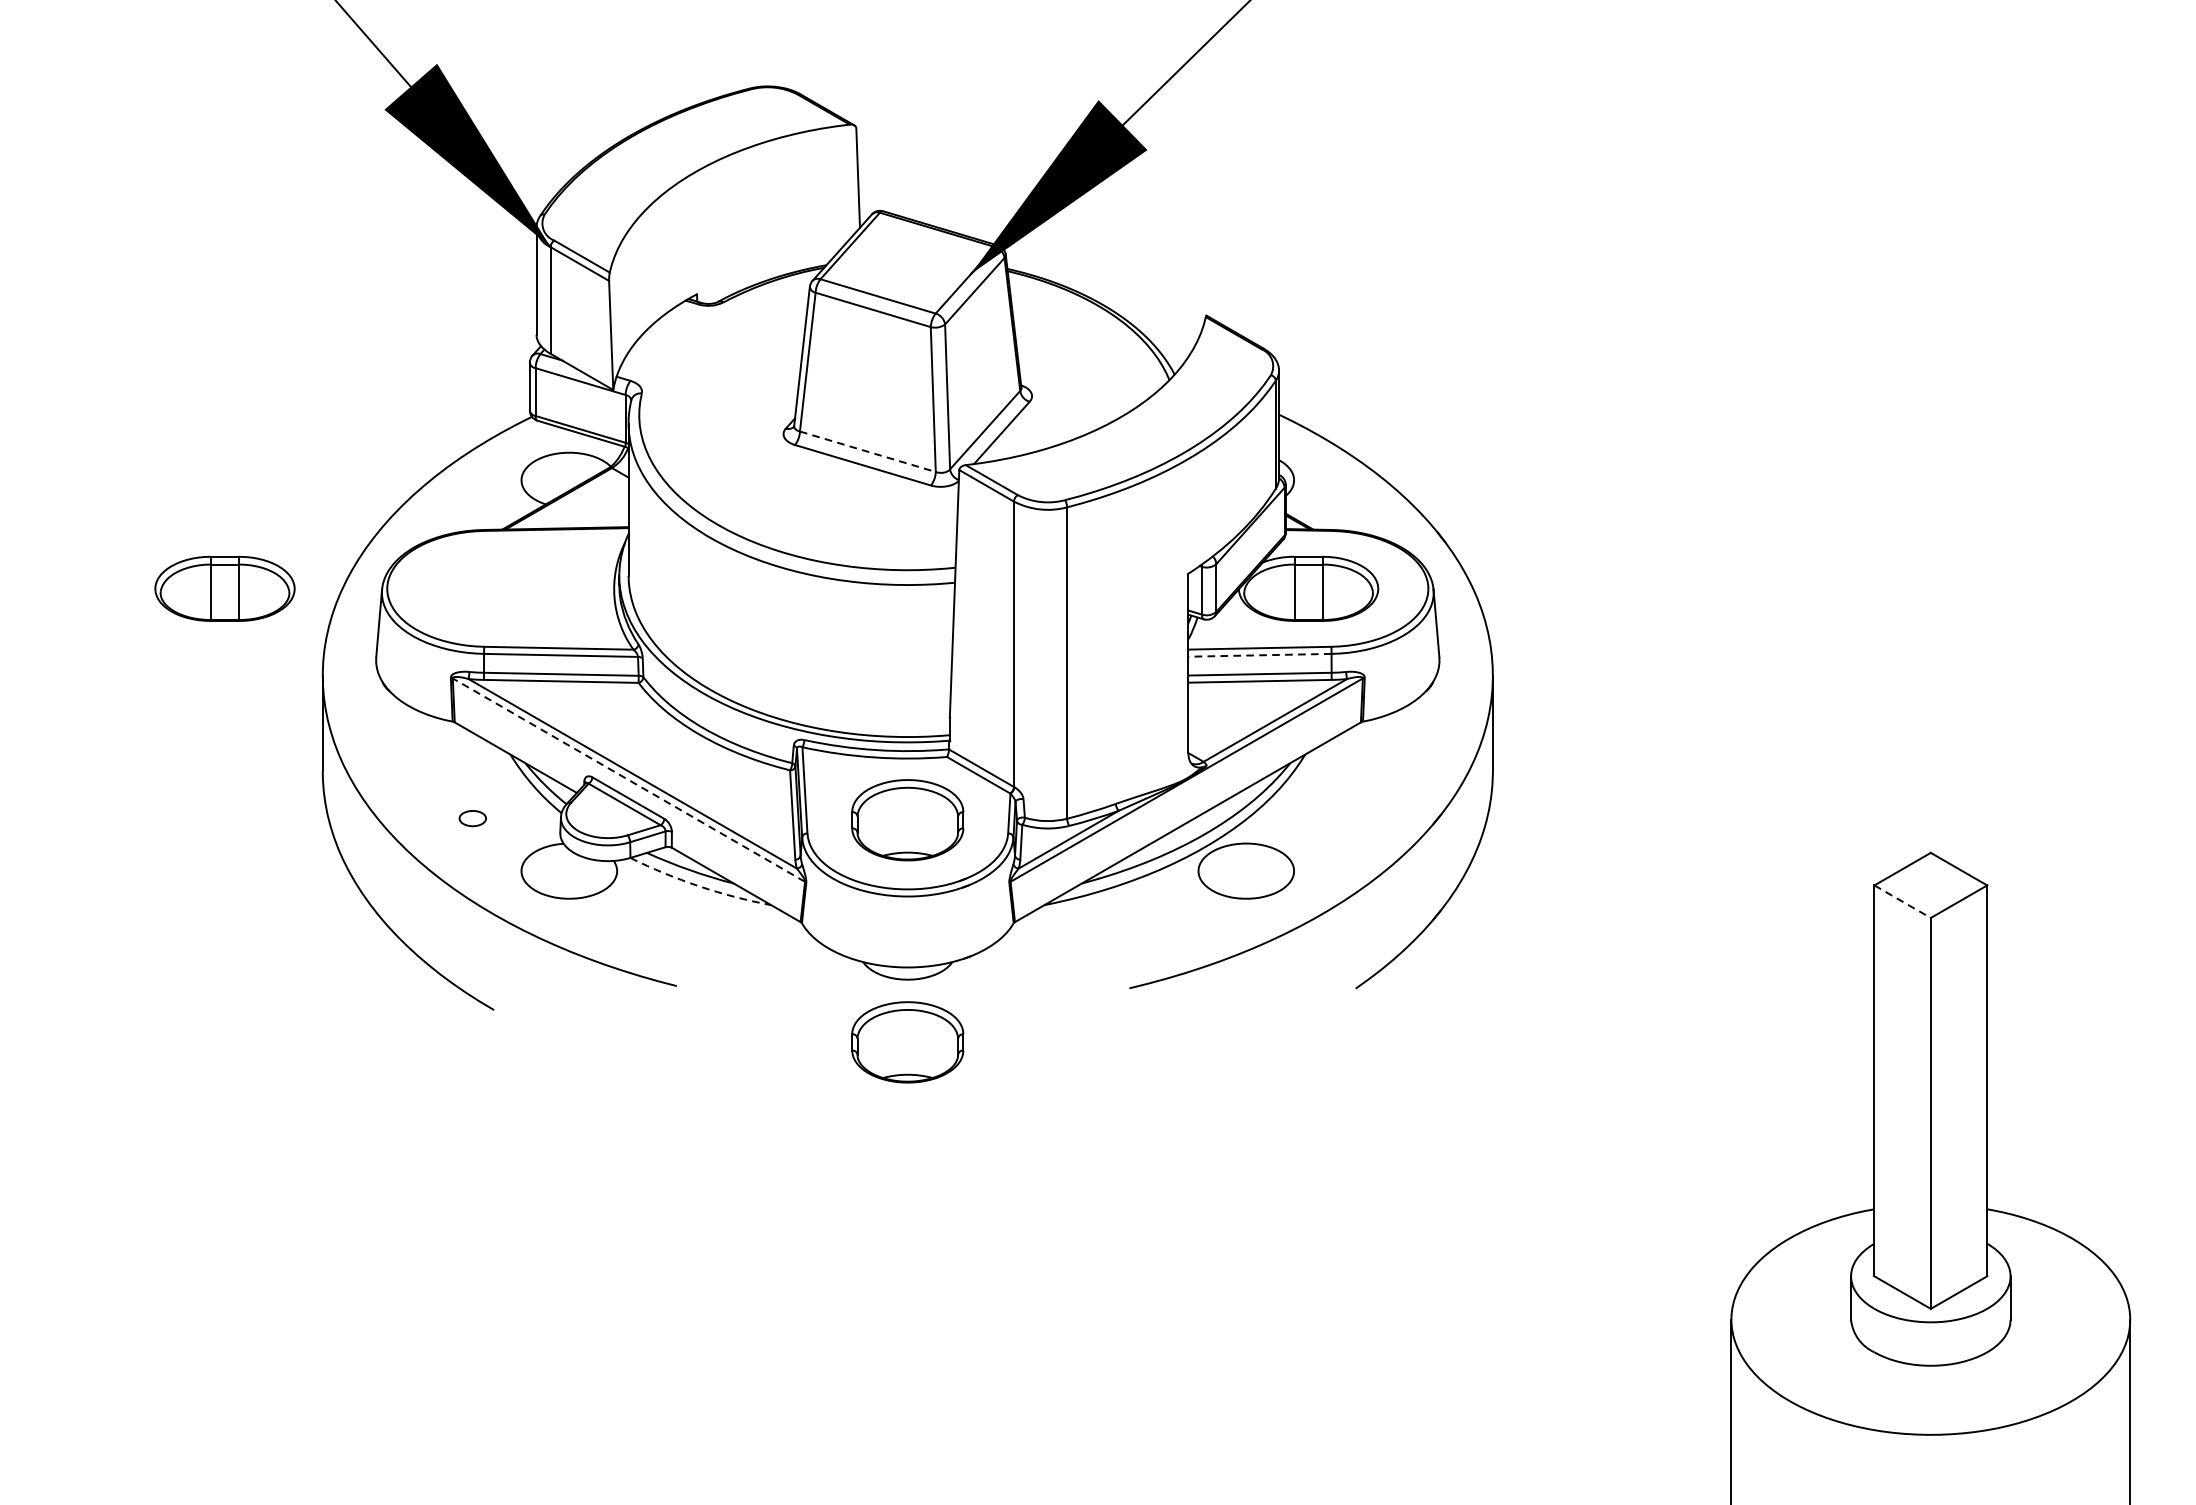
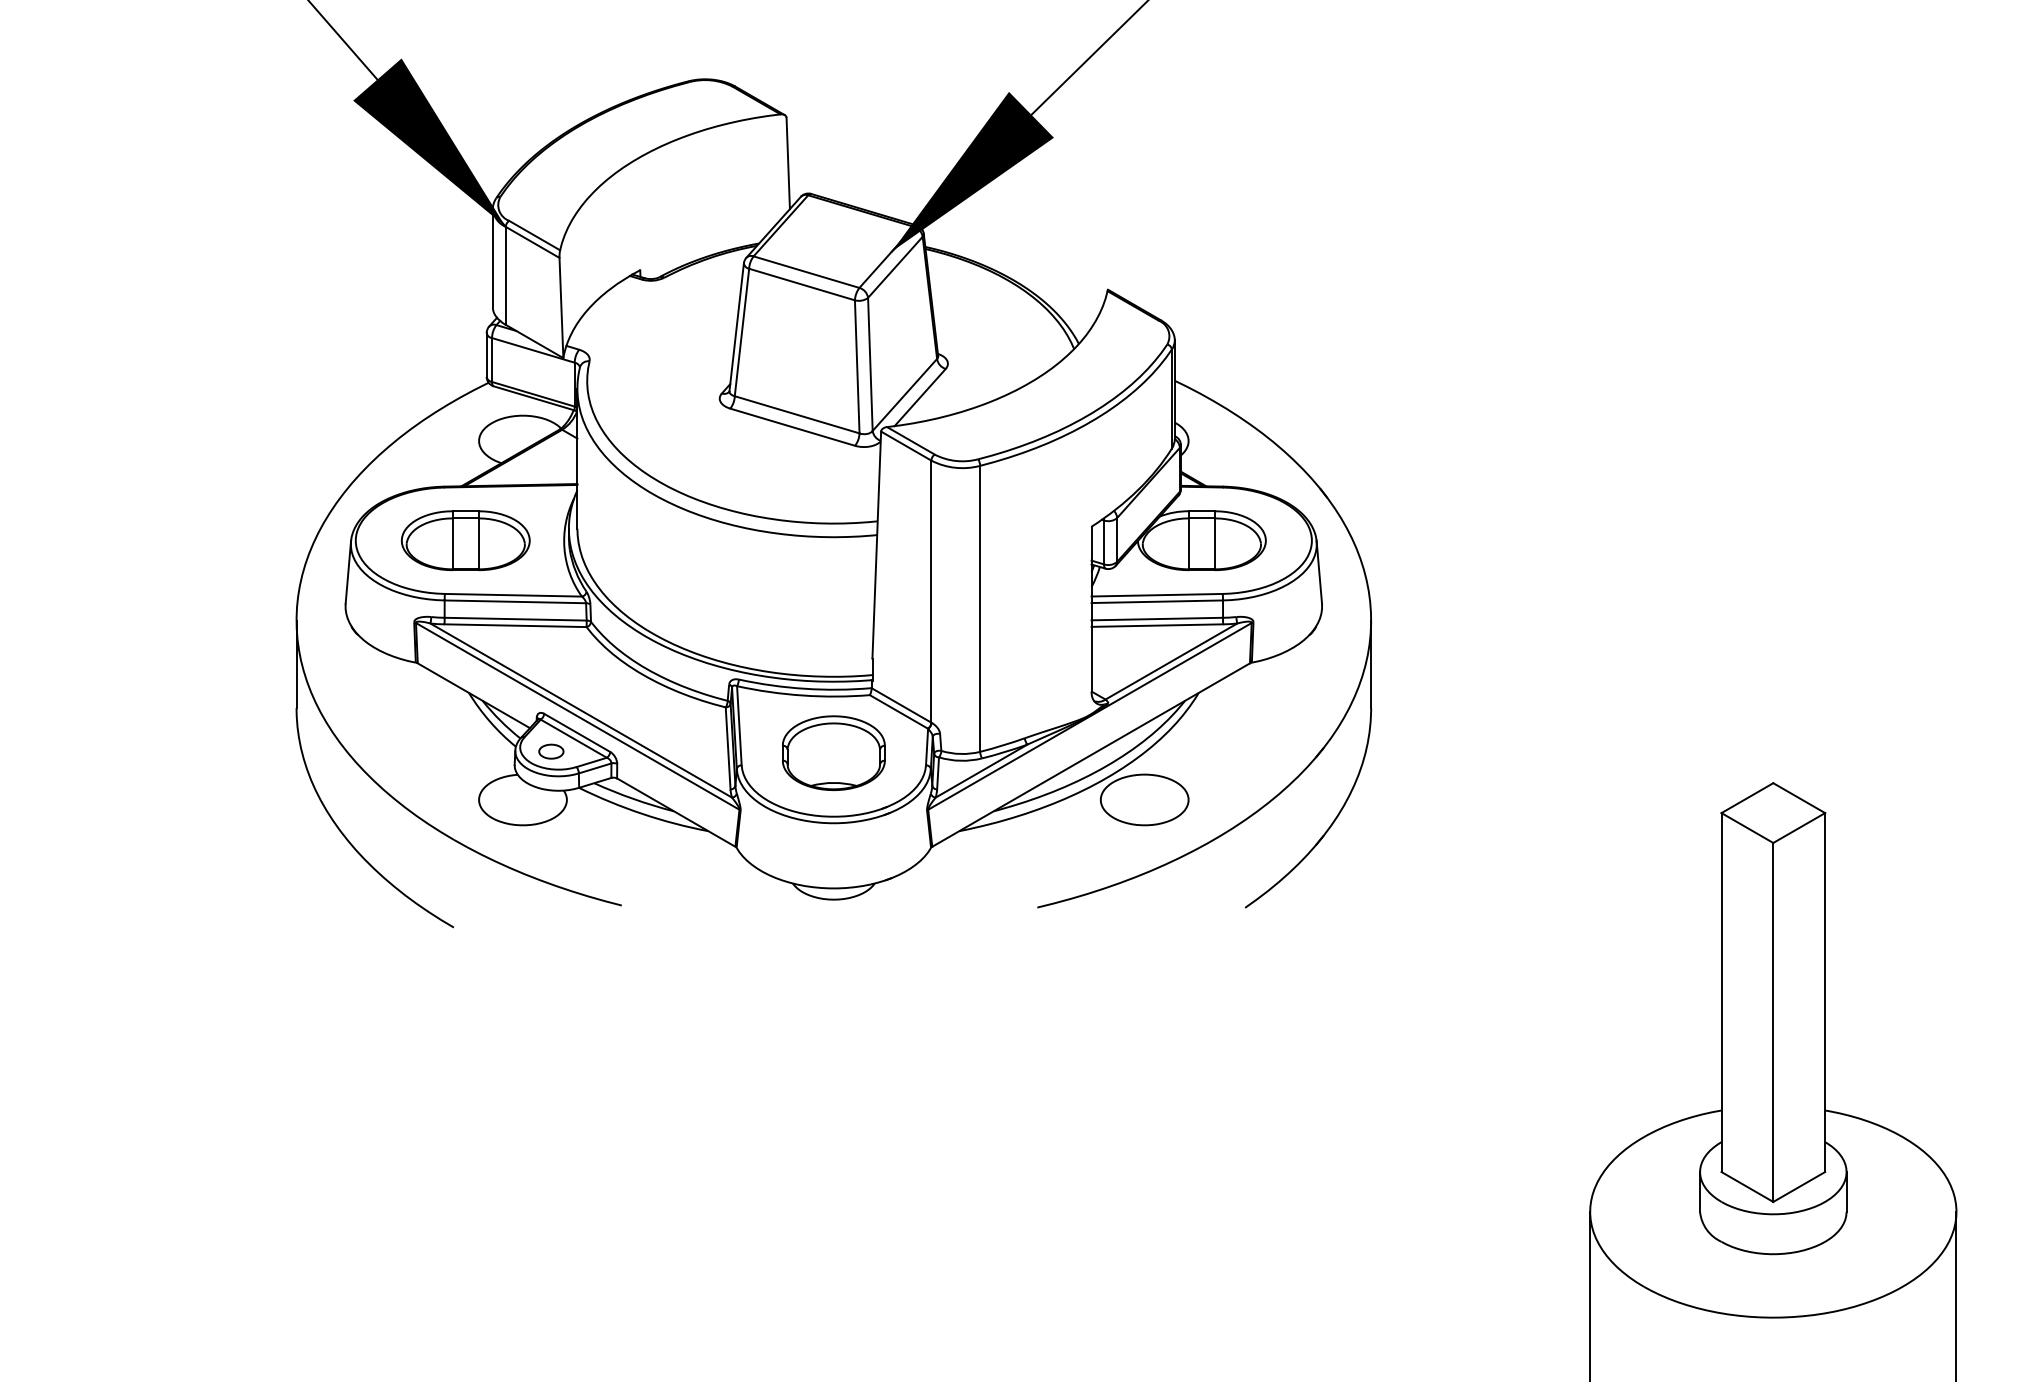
line: (868, 451) -> (797, 414), dashed -> solid
part: (224, 588) -> (465, 540), moved
line: (1260, 655) -> (1157, 601), dashed -> solid
line: (628, 780) -> (577, 716), dashed -> solid
part: (472, 818) -> (551, 751), moved
arc: (699, 885) -> (642, 813), dashed -> solid
line: (1902, 902) -> (1747, 828), dashed -> solid
part: (907, 1042) -> (833, 957), removed

